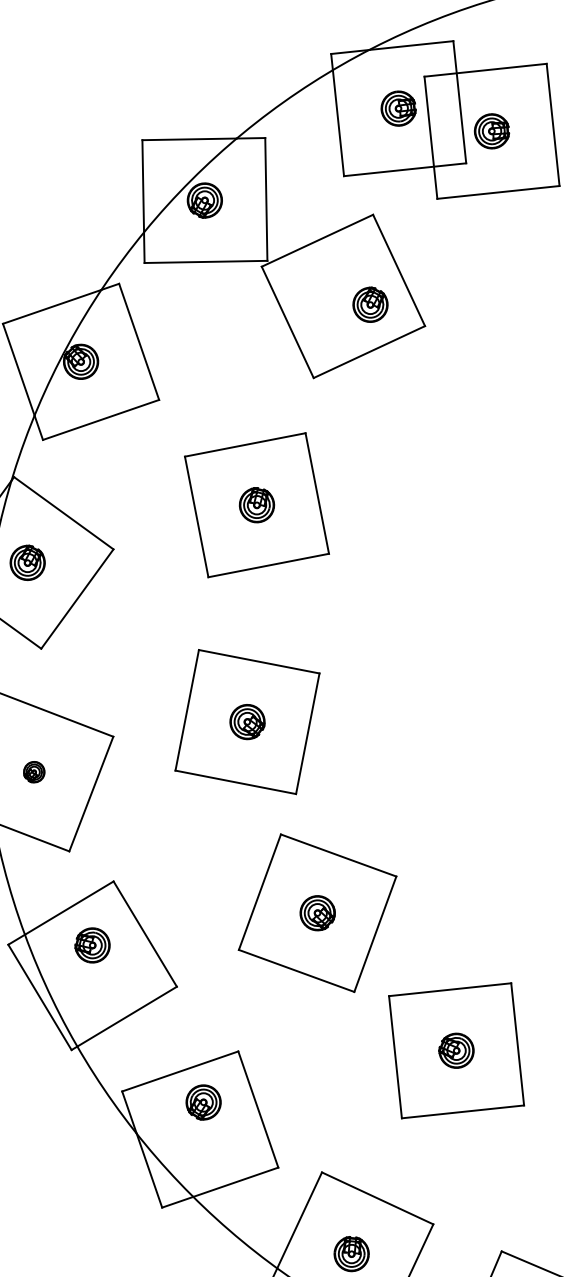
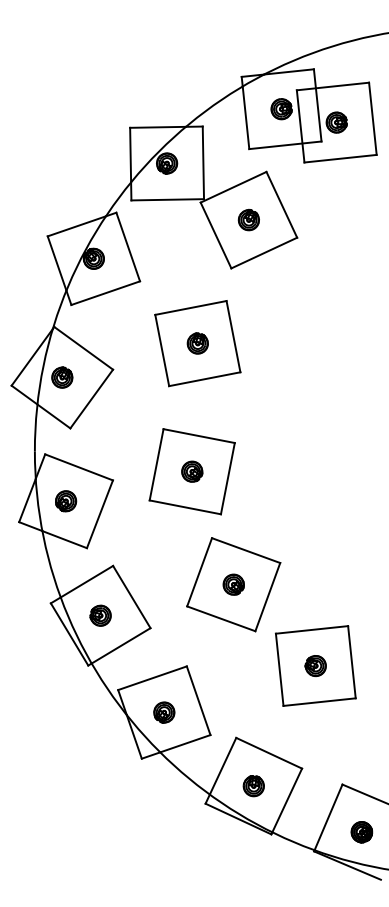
part: (369, 303) -> (248, 219), moved
part: (34, 772) -> (66, 501), size x1.67
part: (92, 945) -> (100, 615), moved
part: (203, 1102) -> (164, 712), moved

